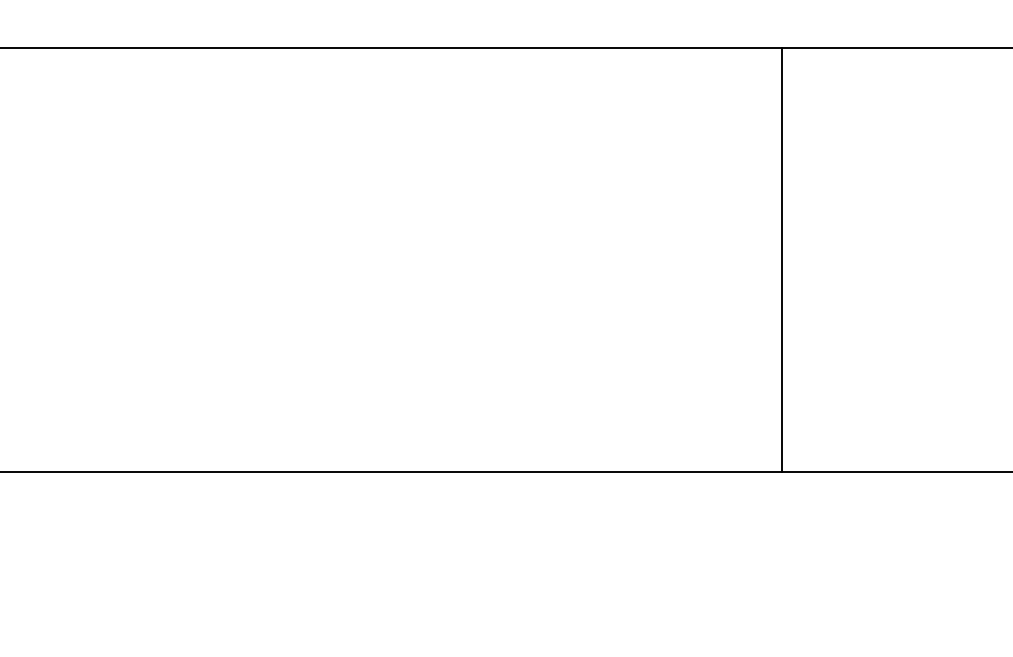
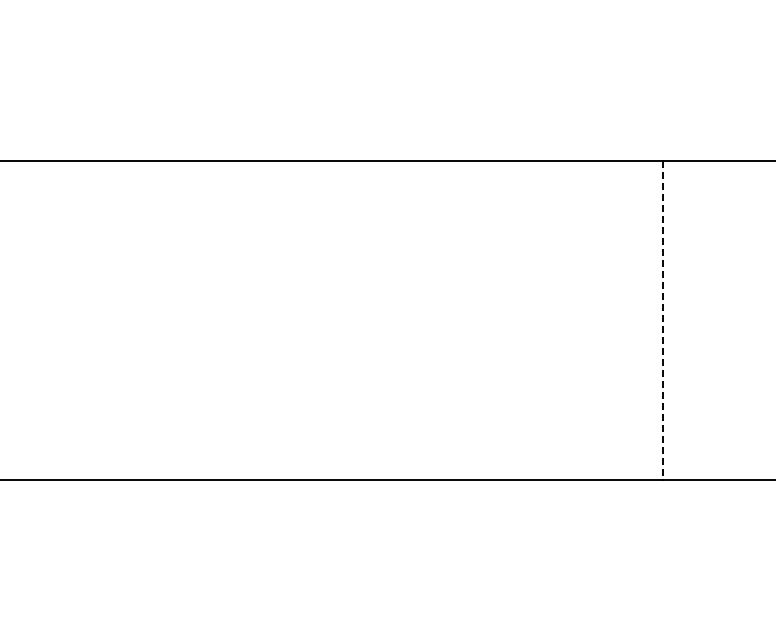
line: (780, 260) -> (662, 320), solid -> dashed

